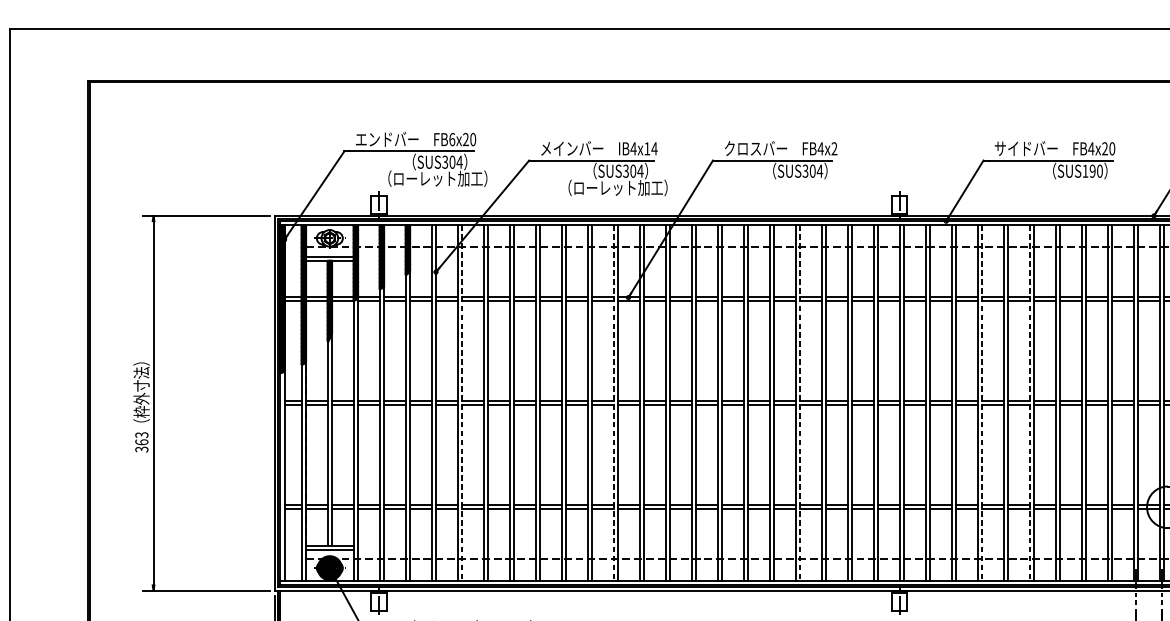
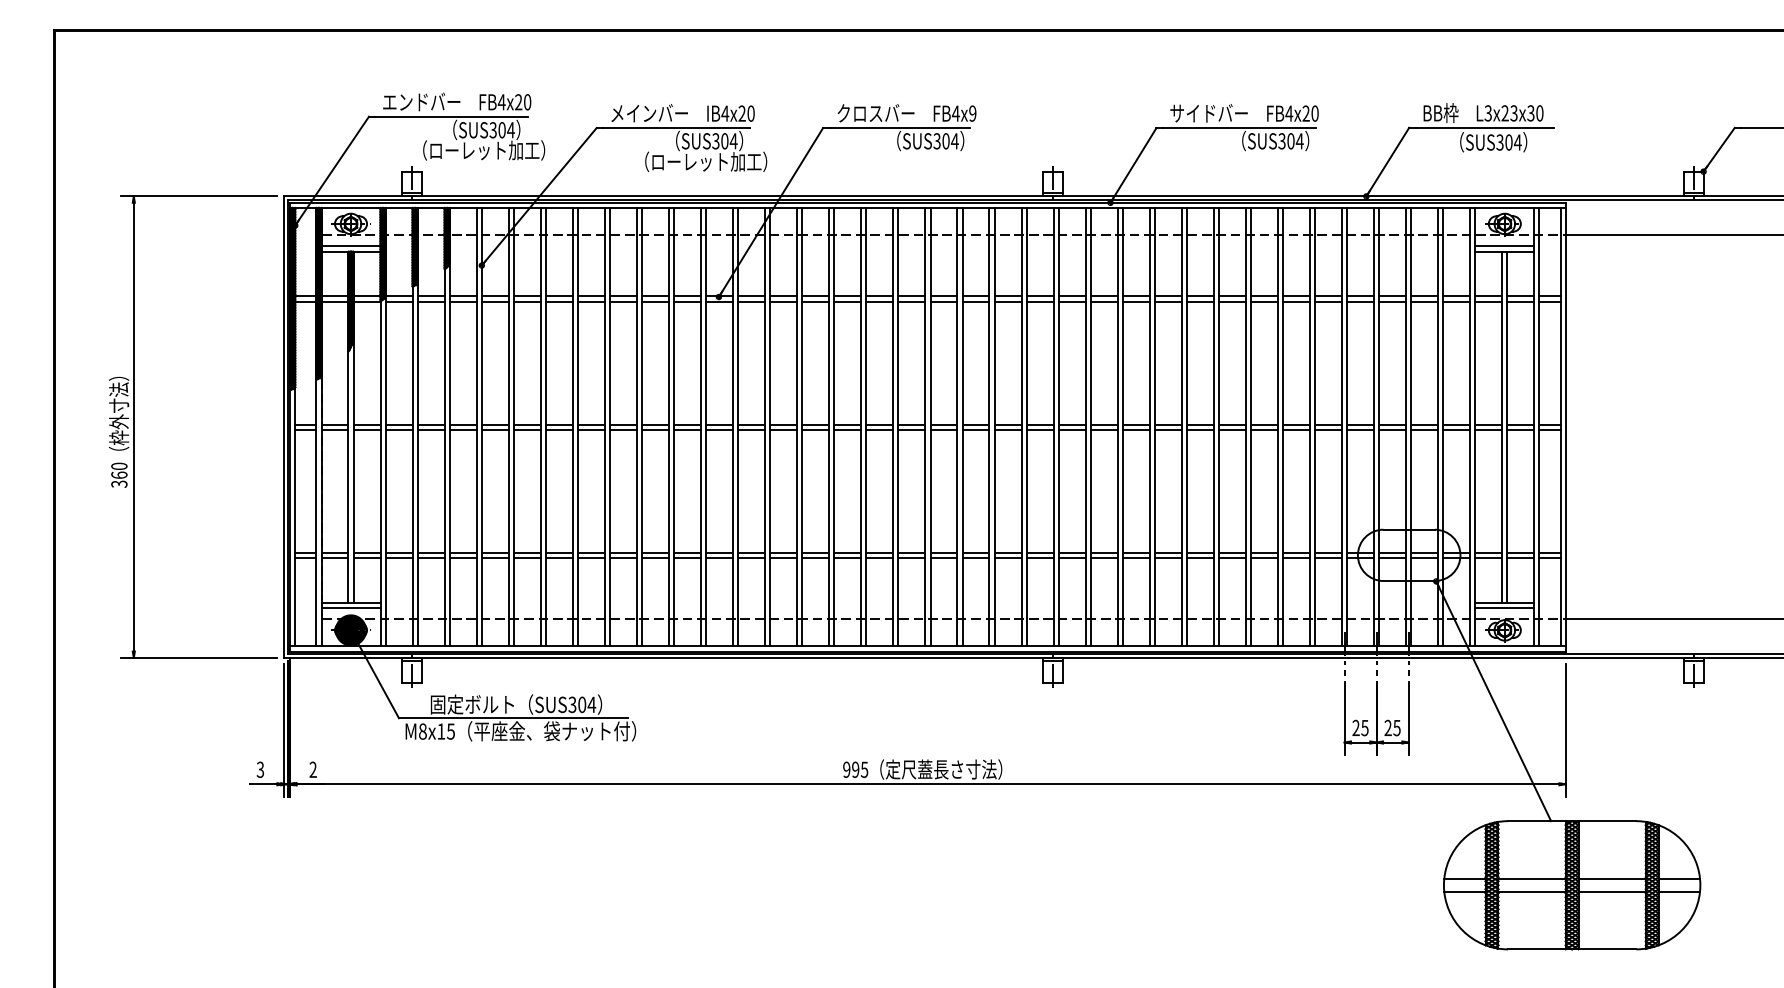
text: (451, 139) -> (501, 102), FB6x20 -> FB4x20
text: (650, 148) -> (746, 113), IB4x14 -> IB4x20
text: (834, 148) -> (972, 113), FB4x2 -> FB4x9
text: (1092, 171) -> (1290, 141), SUS190 -> SUS304
line: (461, 403) -> (513, 427), dashed -> solid
line: (614, 403) -> (701, 427), dashed -> solid
line: (800, 403) -> (930, 427), dashed -> solid
line: (981, 403) -> (1154, 427), dashed -> solid
line: (1029, 403) -> (1213, 427), dashed -> solid
text: (141, 435) -> (119, 466), 363 -> 360

